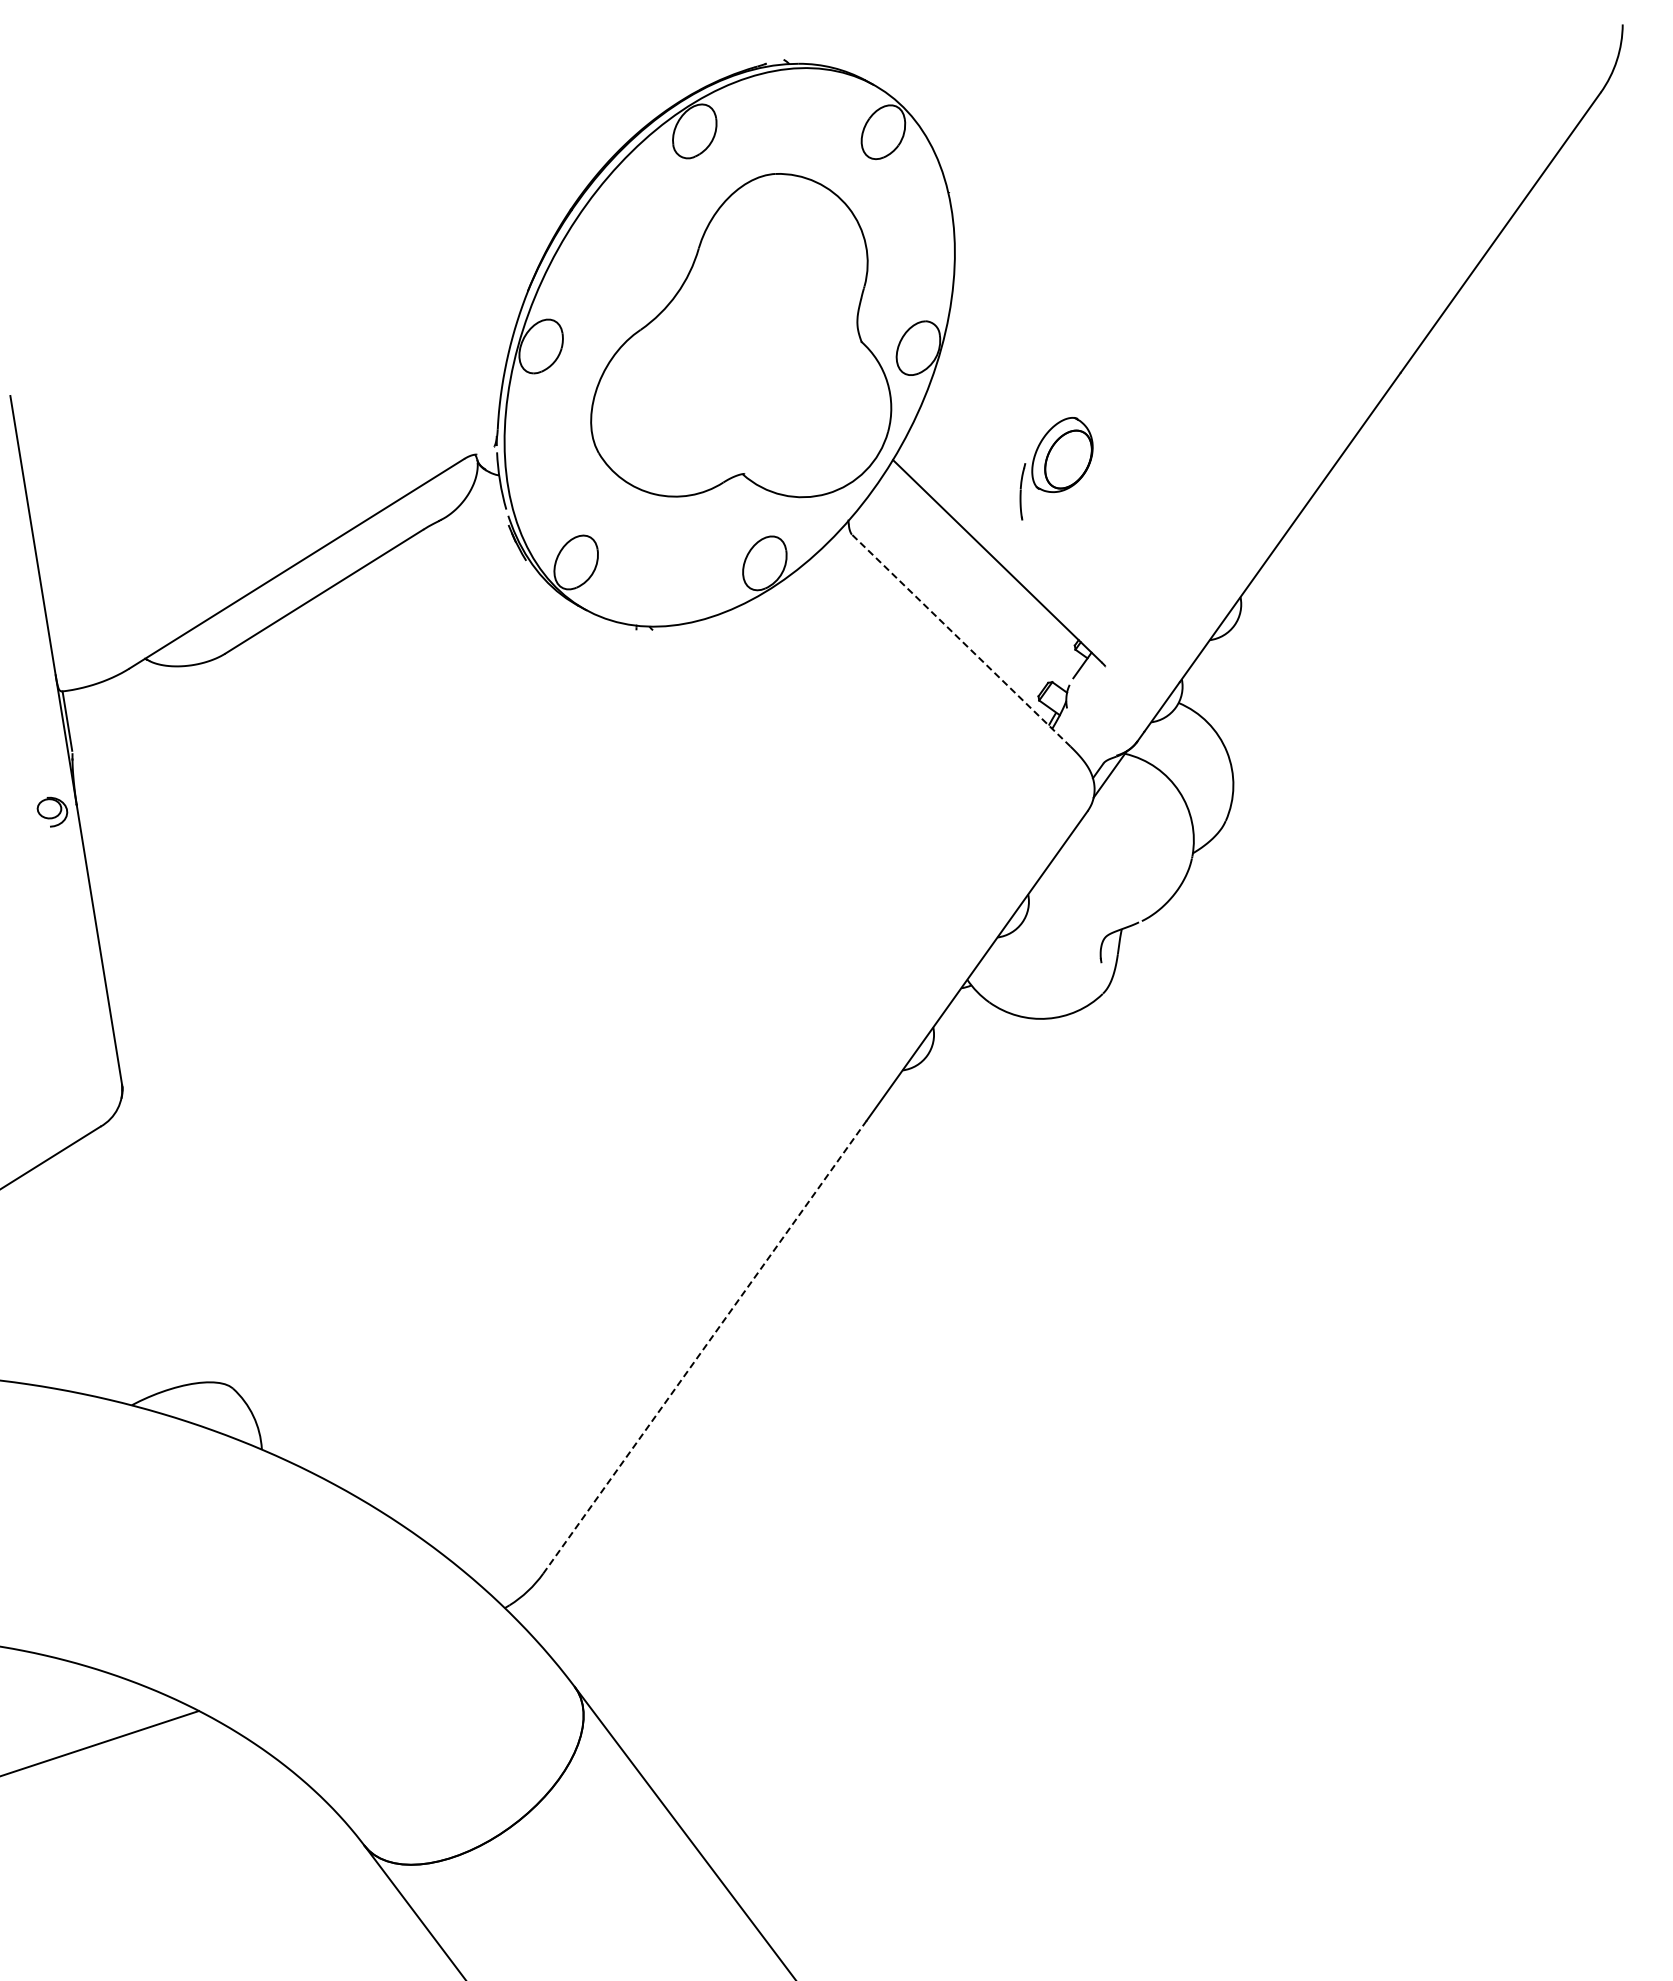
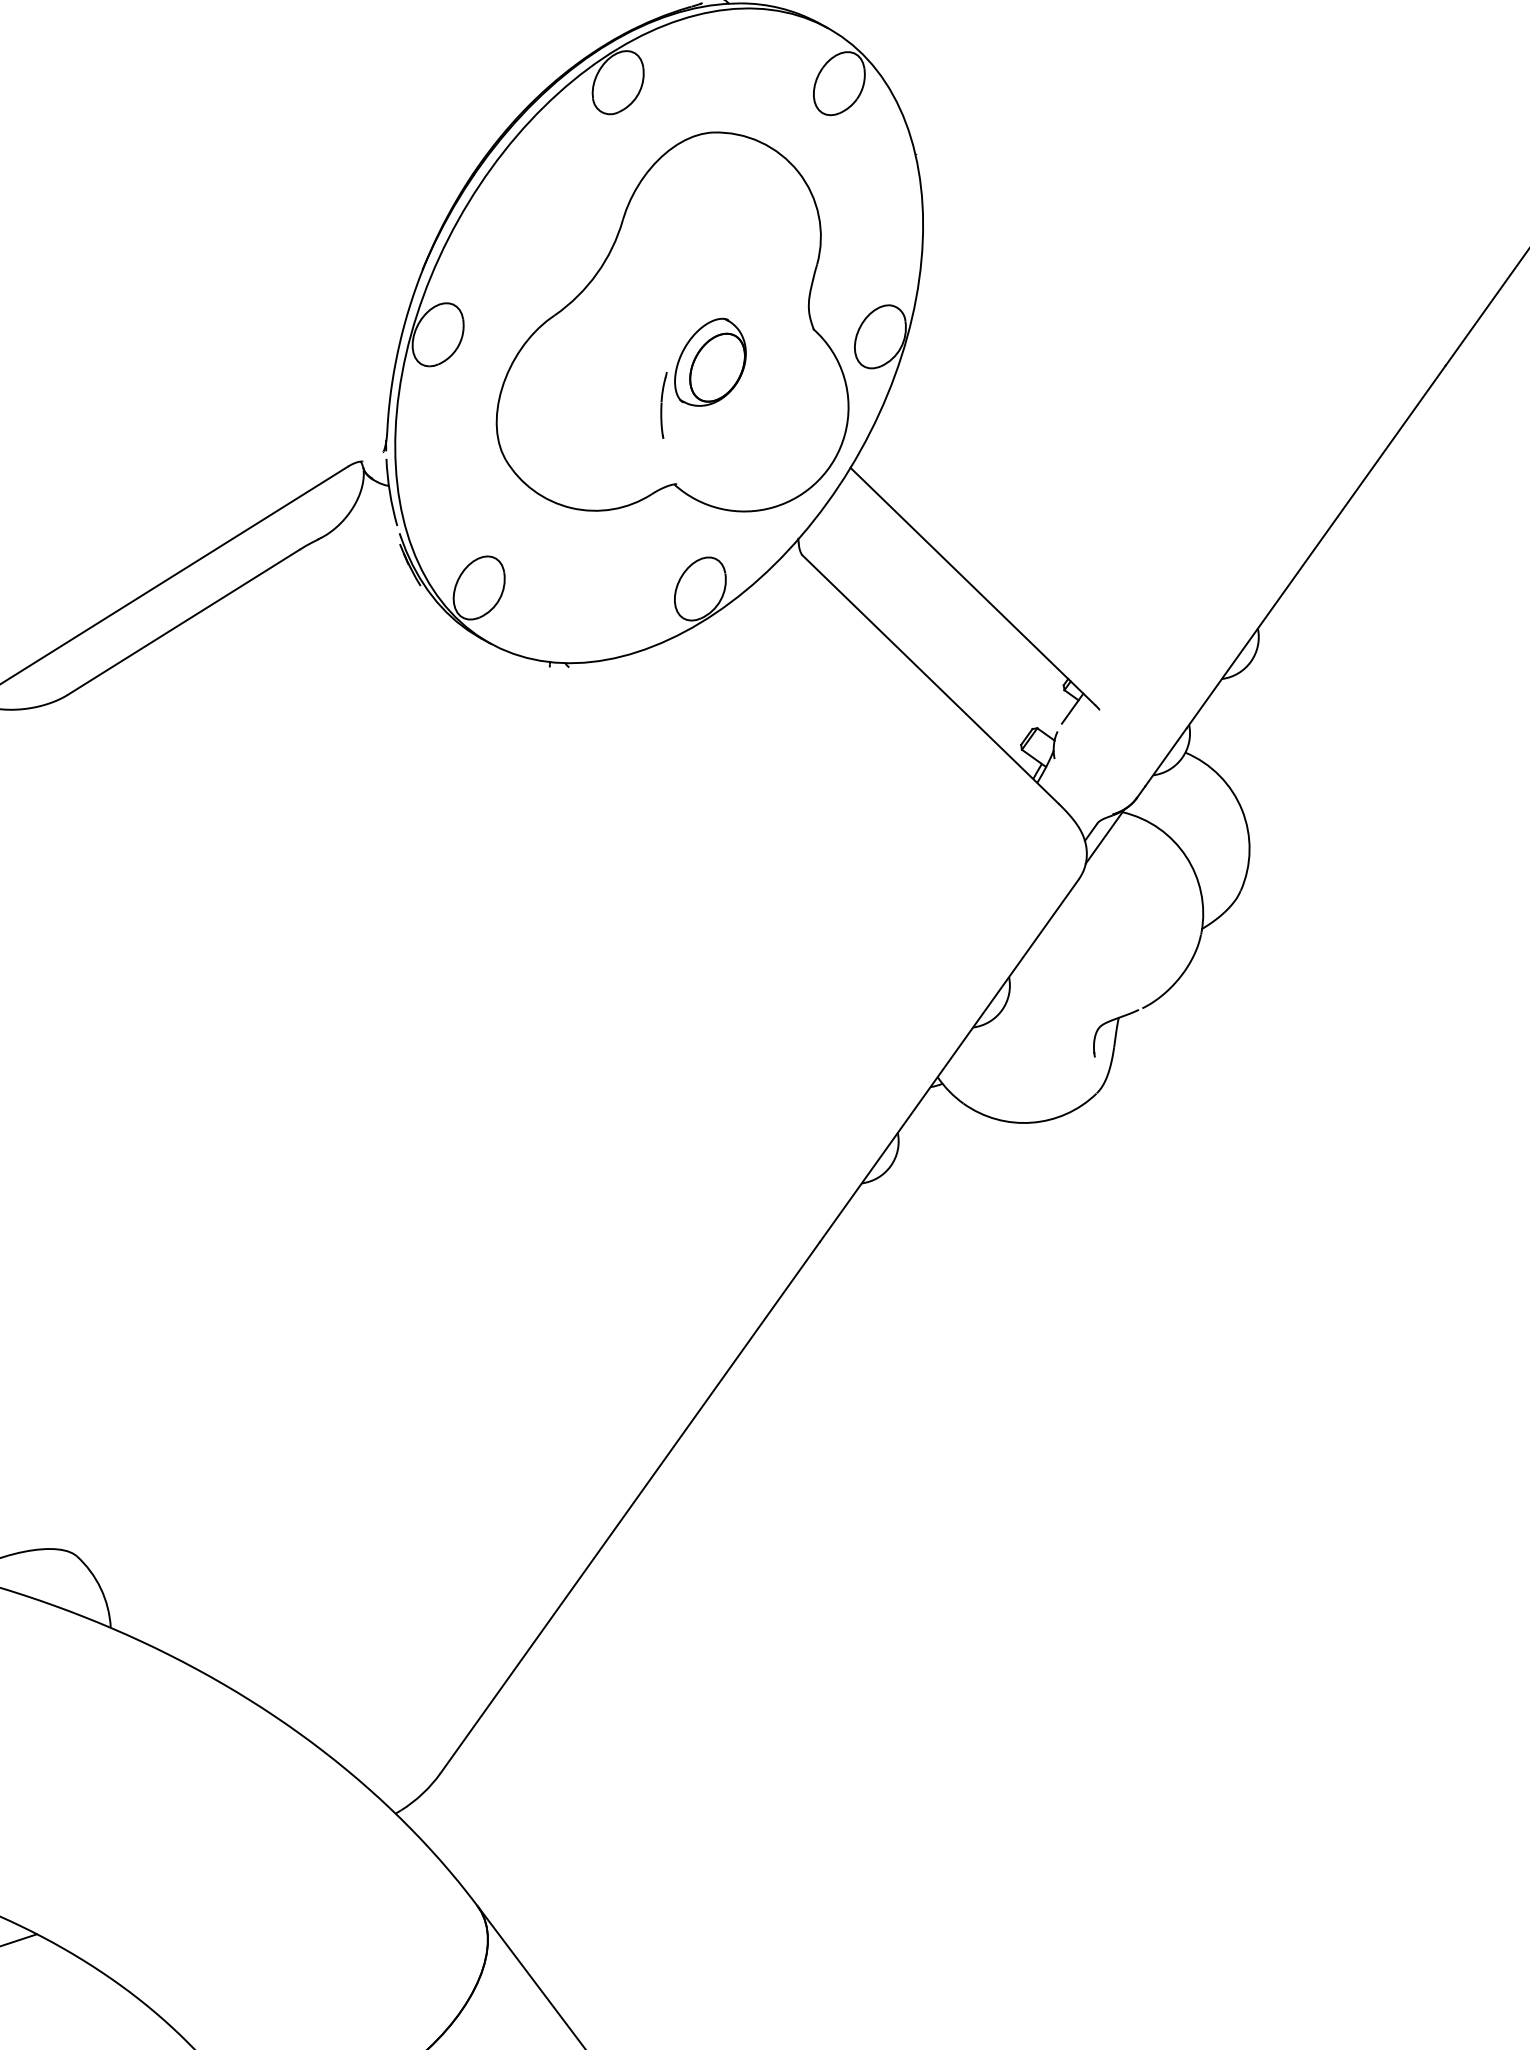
part: (1056, 468) -> (703, 378), moved
line: (960, 640) -> (929, 679), dashed -> solid
line: (704, 1347) -> (629, 1508), dashed -> solid

